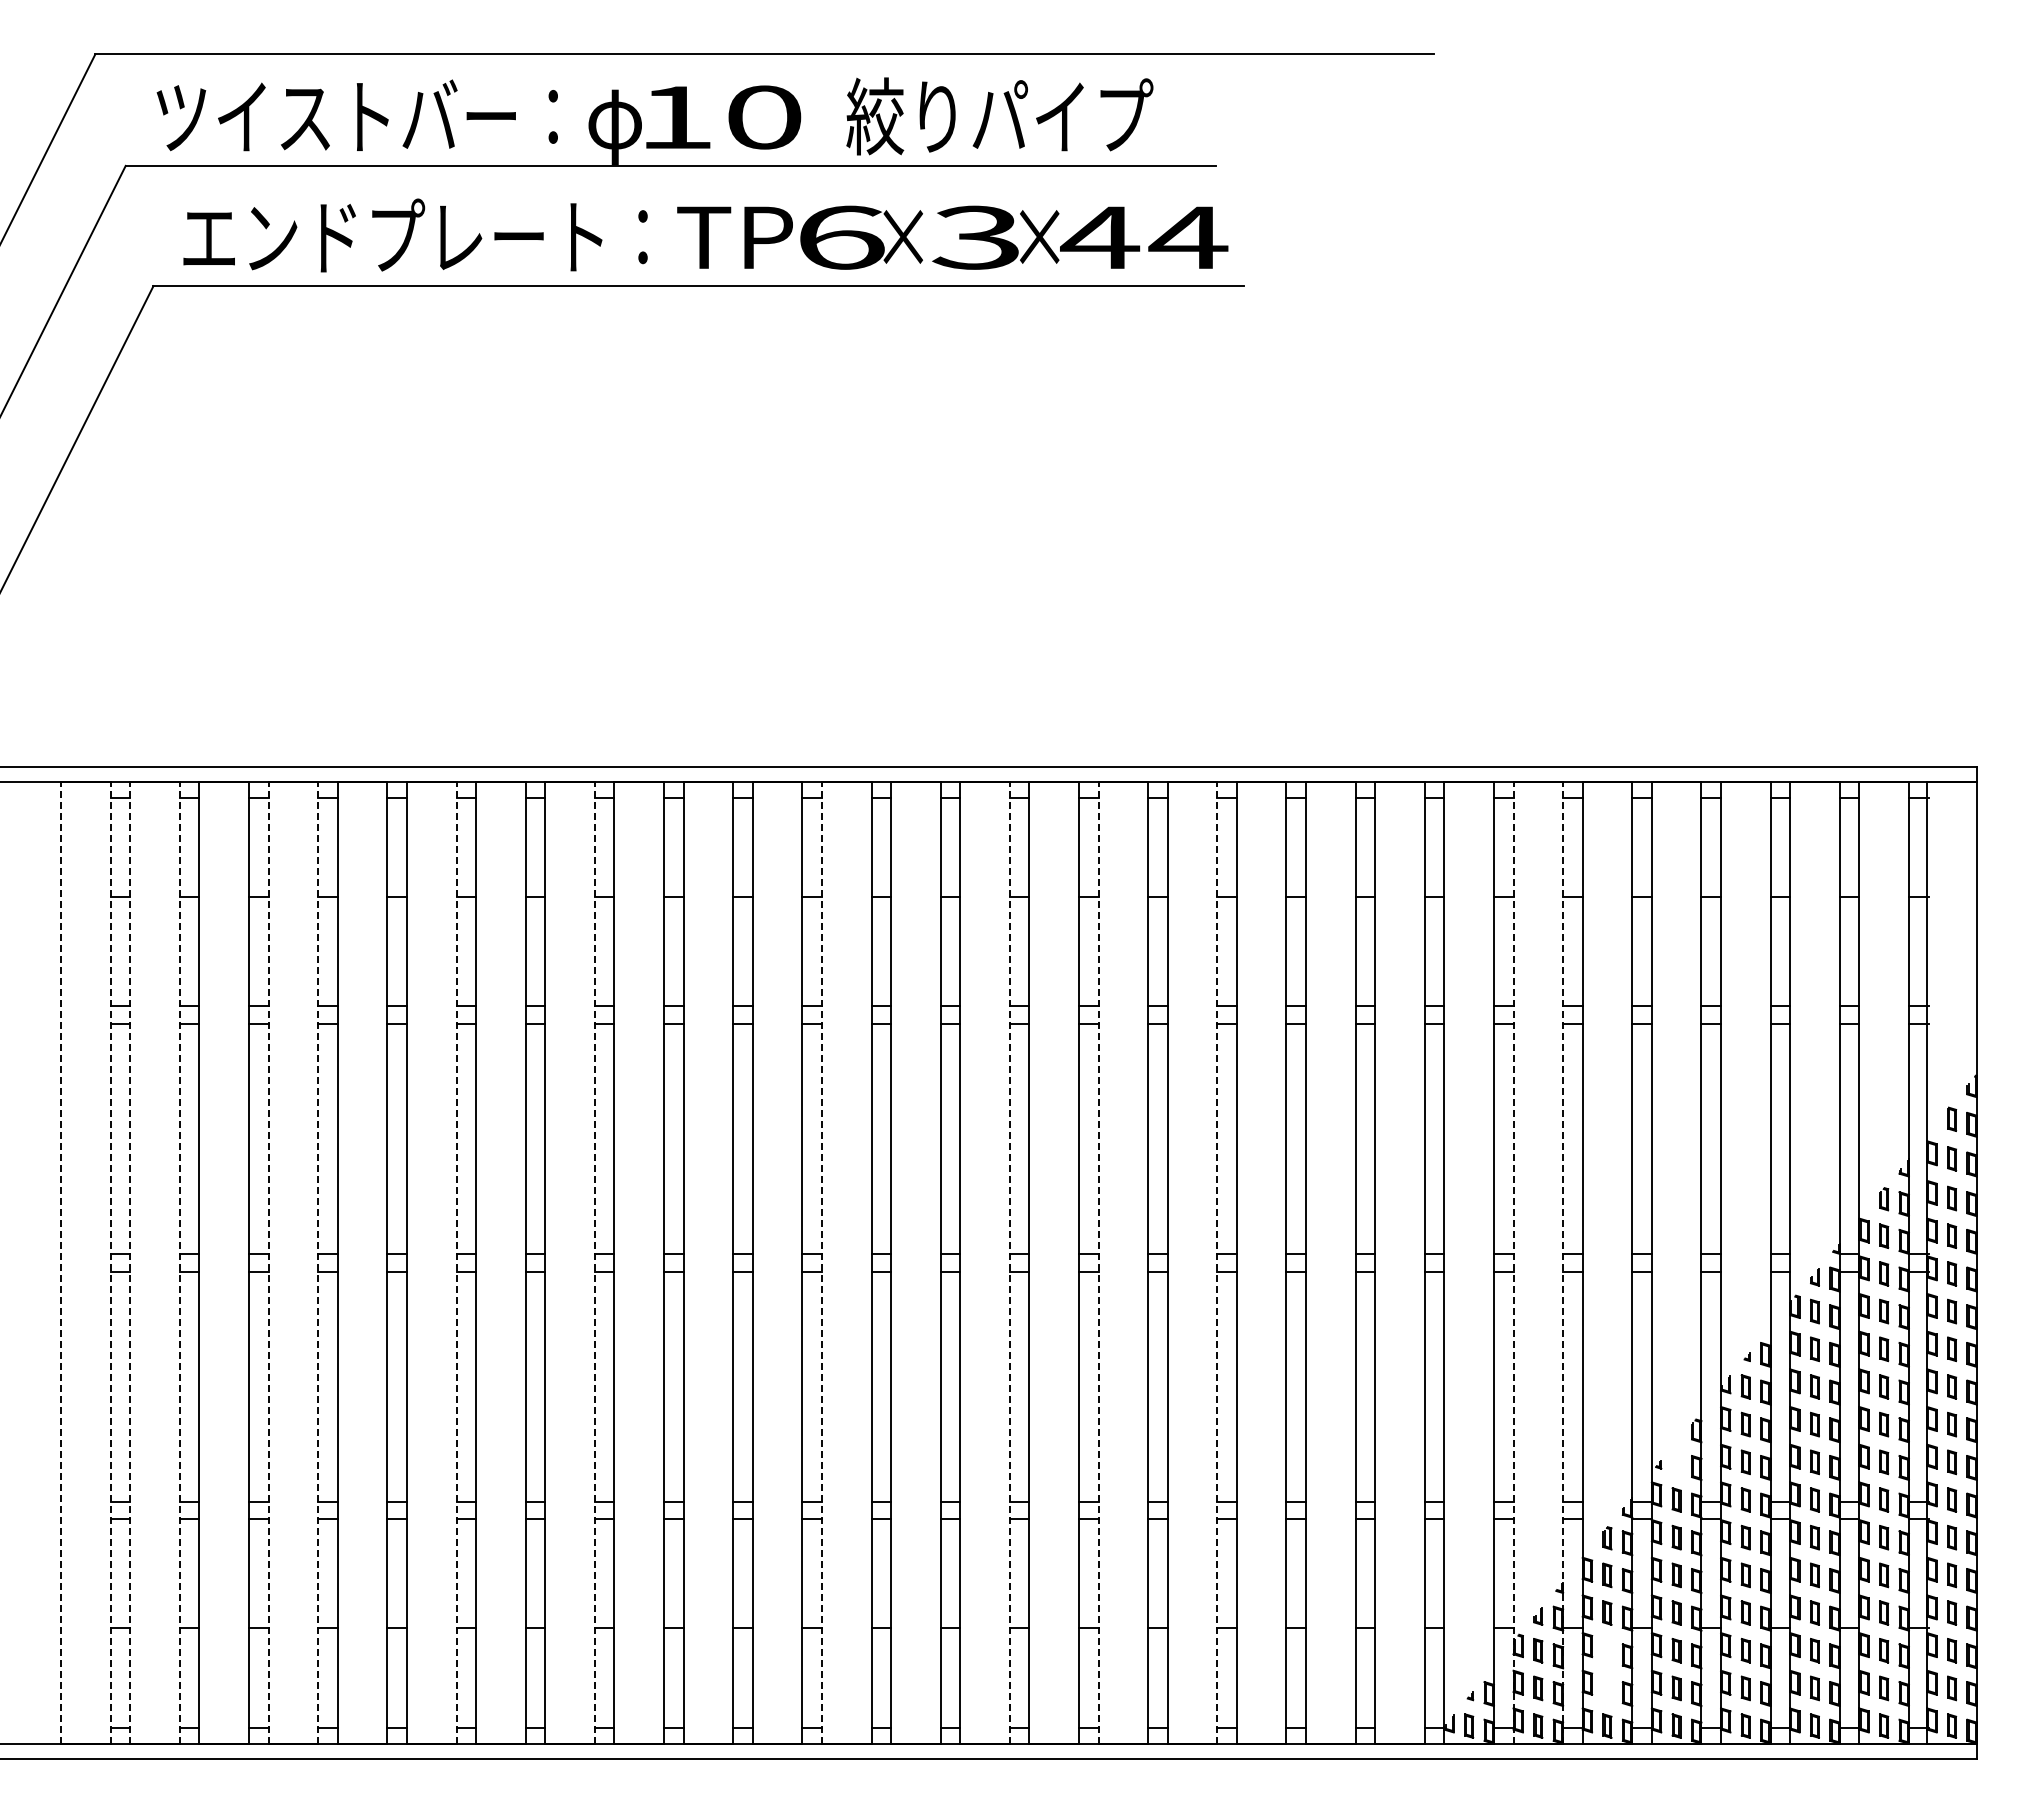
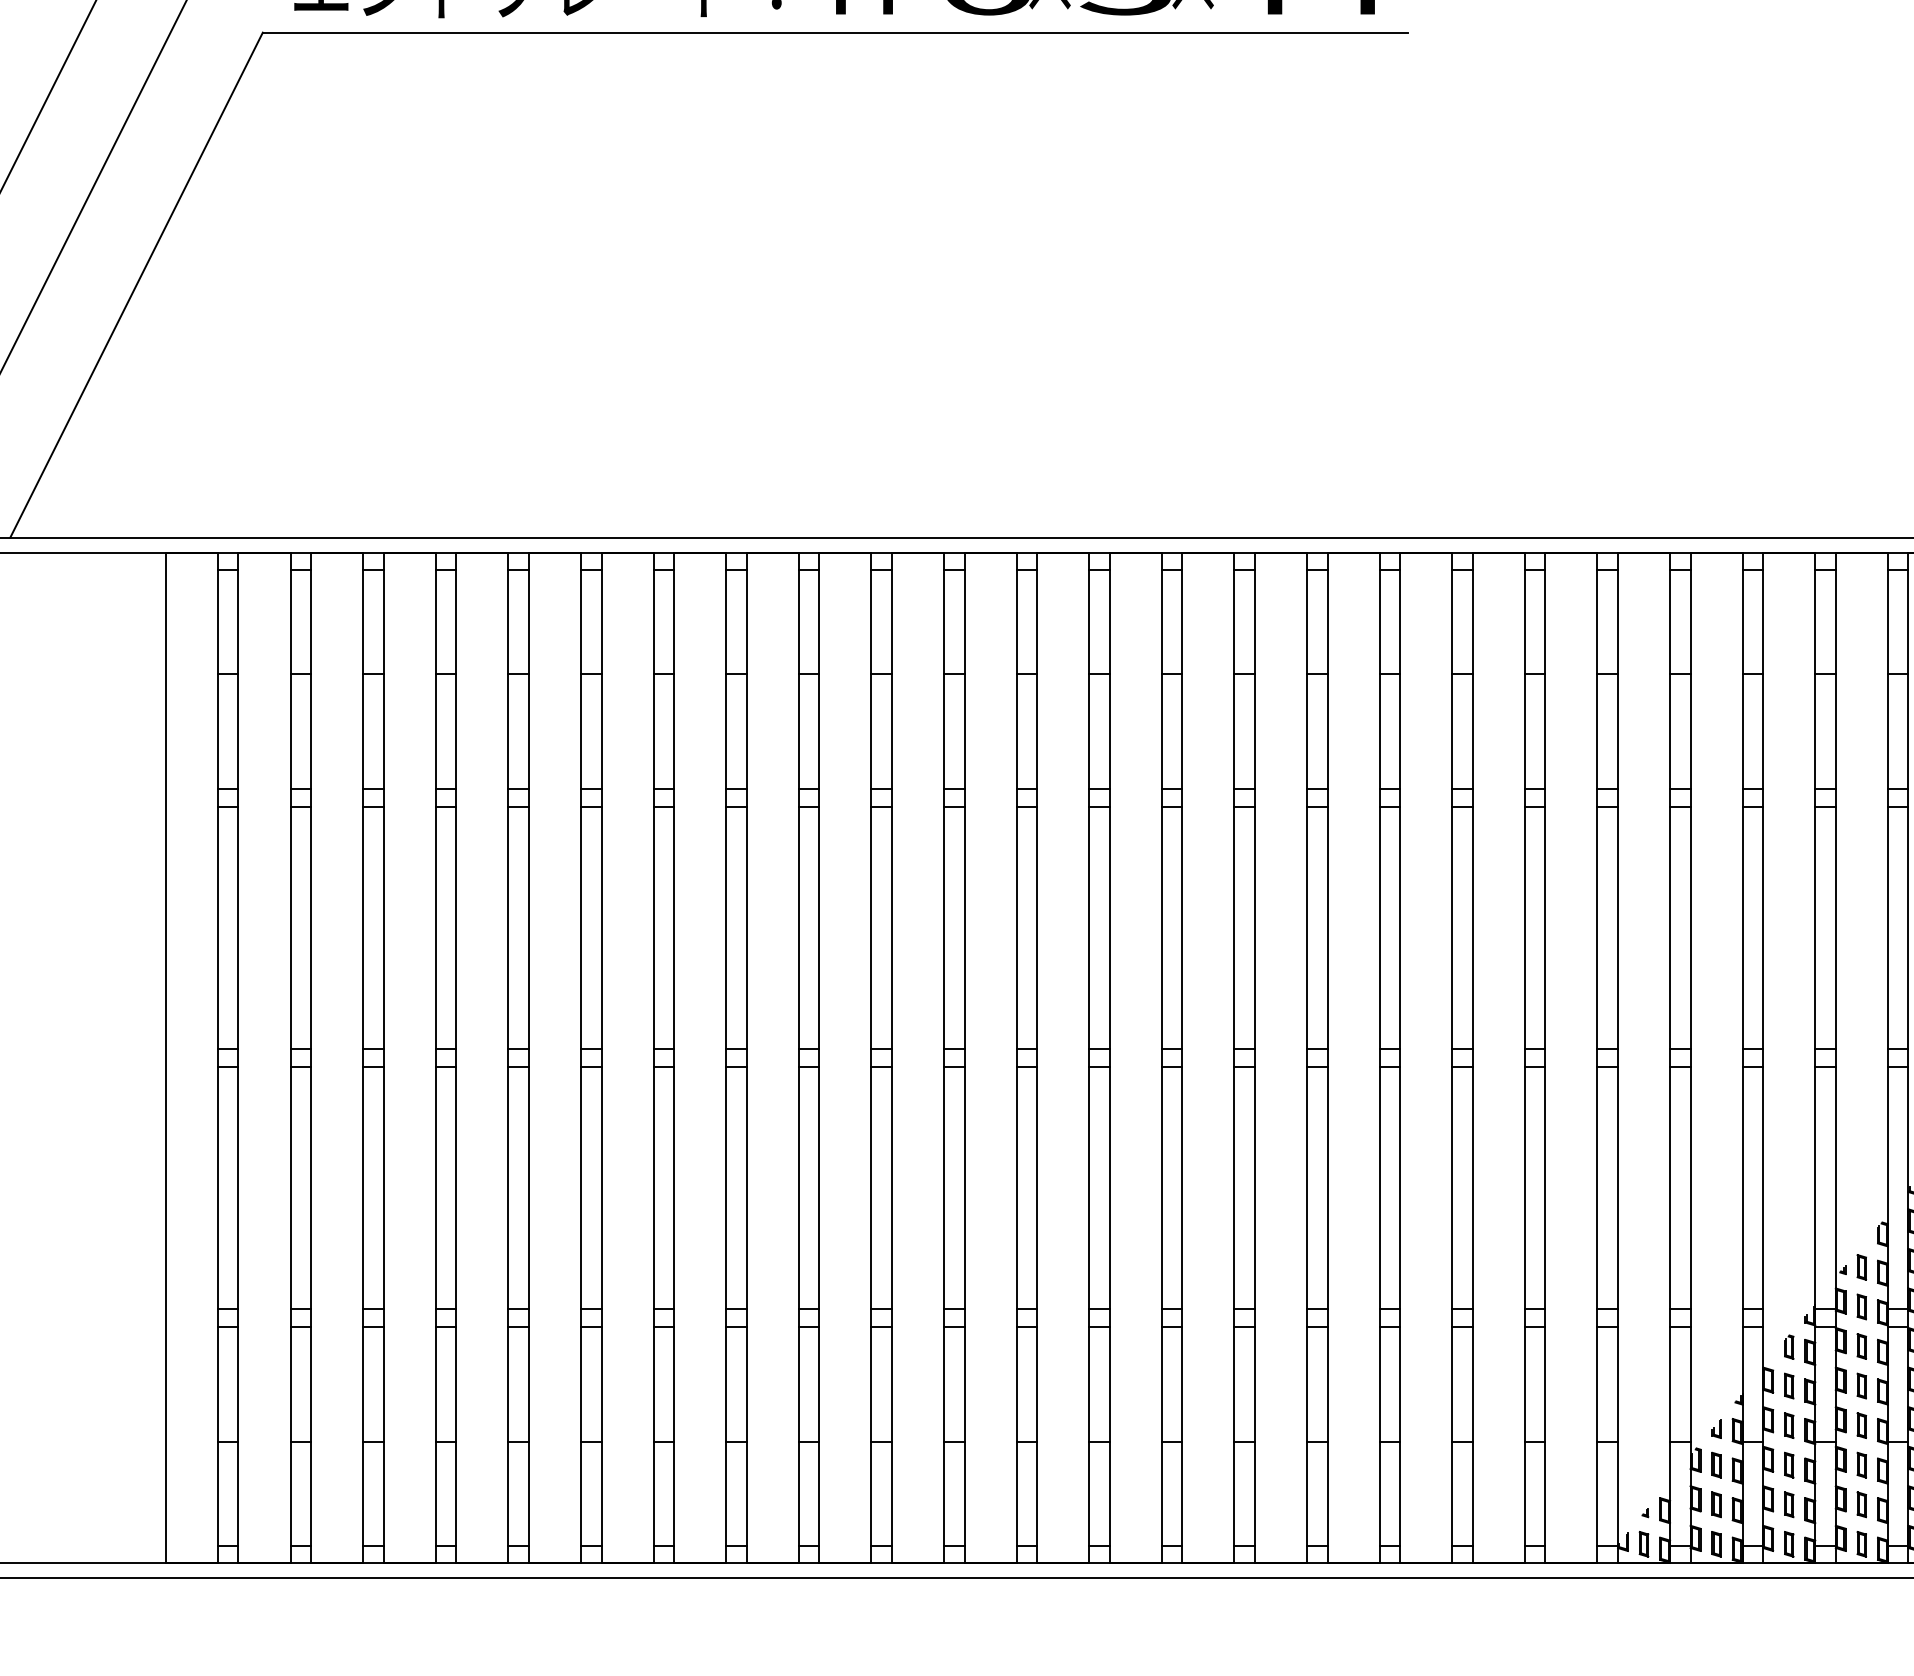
line: (61, 1262) -> (166, 1057), dashed -> solid
line: (110, 1262) -> (217, 1057), dashed -> solid
line: (130, 1262) -> (238, 1057), dashed -> solid
line: (179, 1262) -> (290, 1057), dashed -> solid
line: (268, 1262) -> (383, 1057), dashed -> solid
line: (318, 1262) -> (436, 1057), dashed -> solid
line: (456, 1262) -> (580, 1057), dashed -> solid
line: (594, 1262) -> (725, 1057), dashed -> solid
line: (821, 1262) -> (964, 1057), dashed -> solid
line: (1009, 1262) -> (1161, 1057), dashed -> solid
line: (1098, 1262) -> (1254, 1057), dashed -> solid
line: (1217, 1262) -> (1379, 1057), dashed -> solid
line: (1513, 1262) -> (1690, 1057), dashed -> solid
line: (1563, 1262) -> (1743, 1057), dashed -> solid
part: (1676, 1461) -> (1861, 1266), added
part: (1607, 1650) -> (1789, 1464), added
part: (1607, 1688) -> (1789, 1504), added

